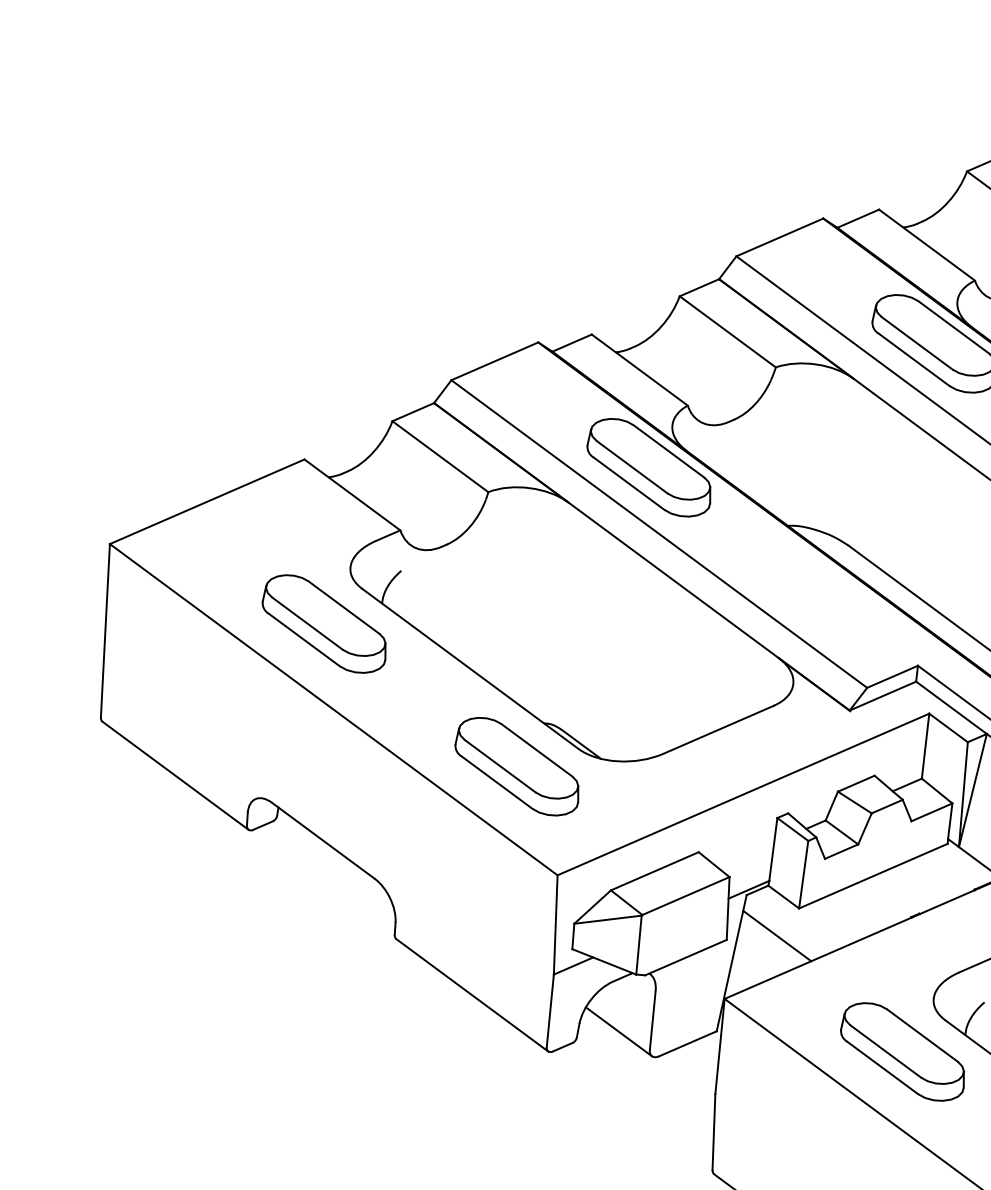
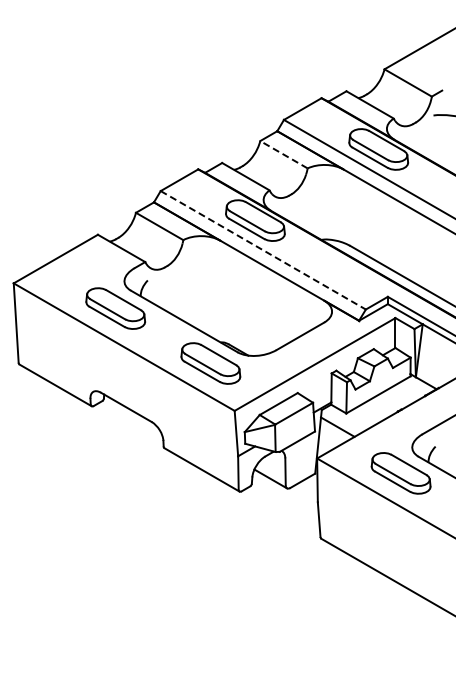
line: (726, 331) -> (283, 154), solid -> dashed
line: (659, 534) -> (263, 250), solid -> dashed

